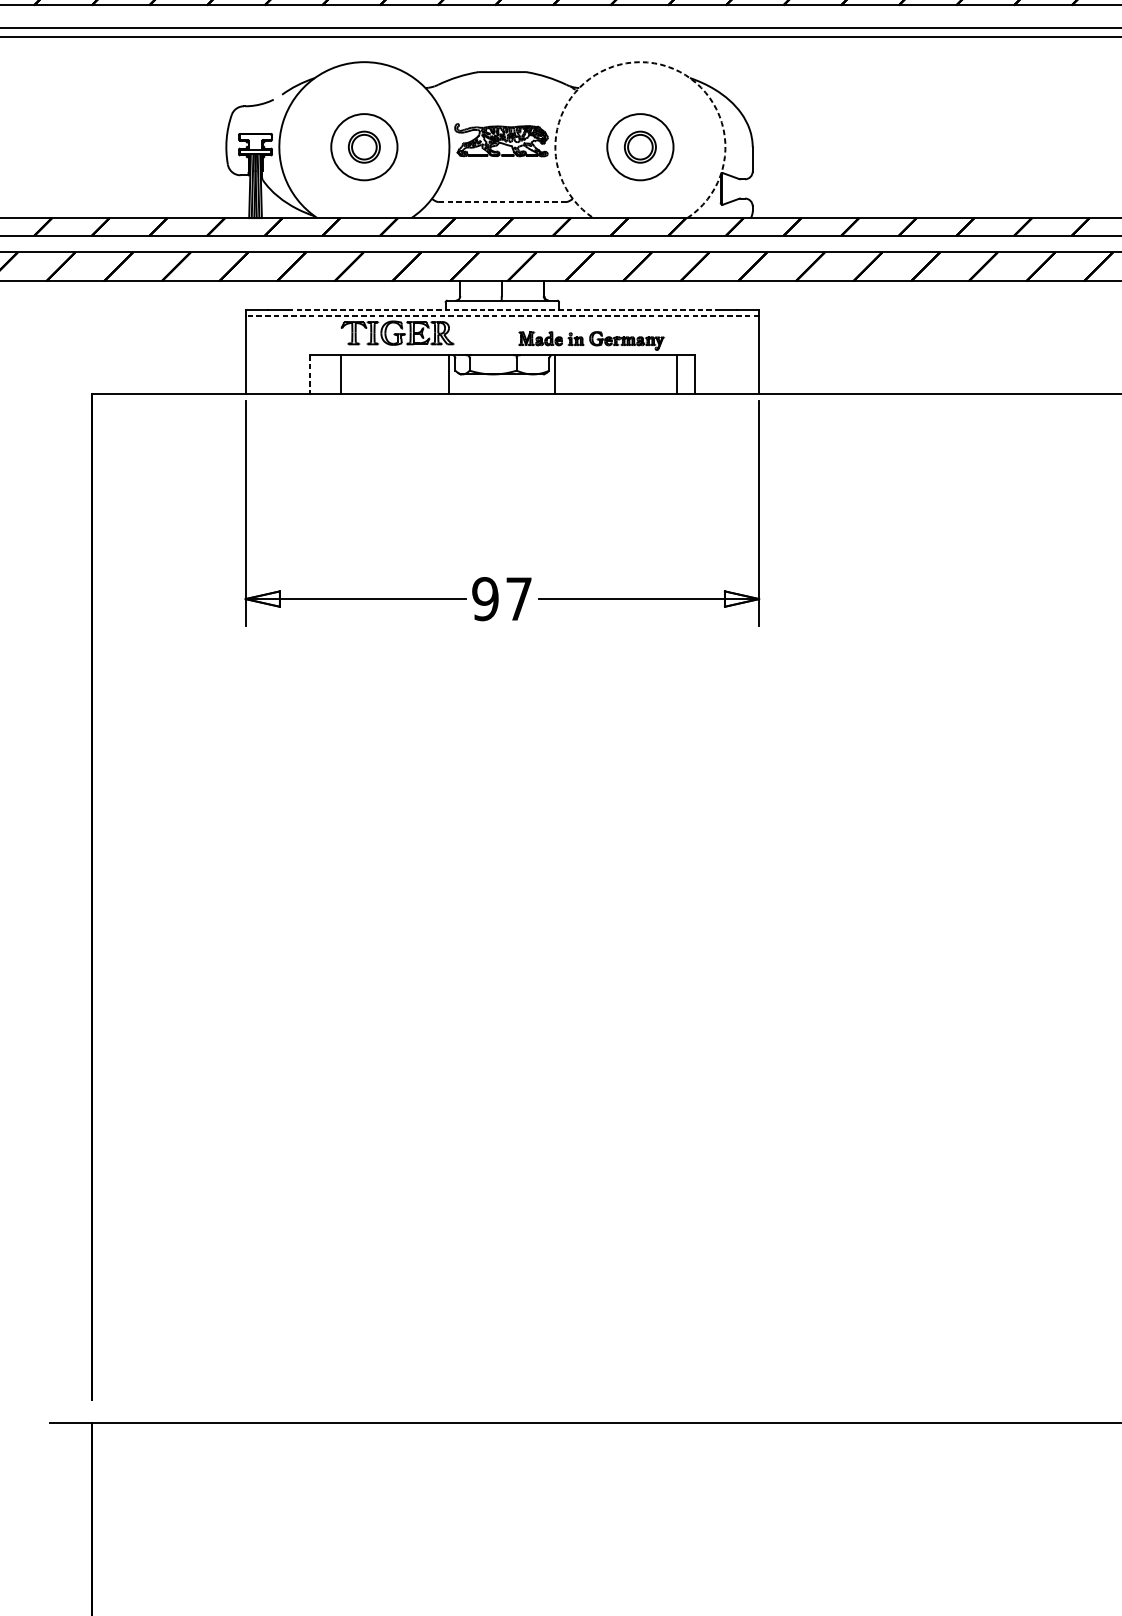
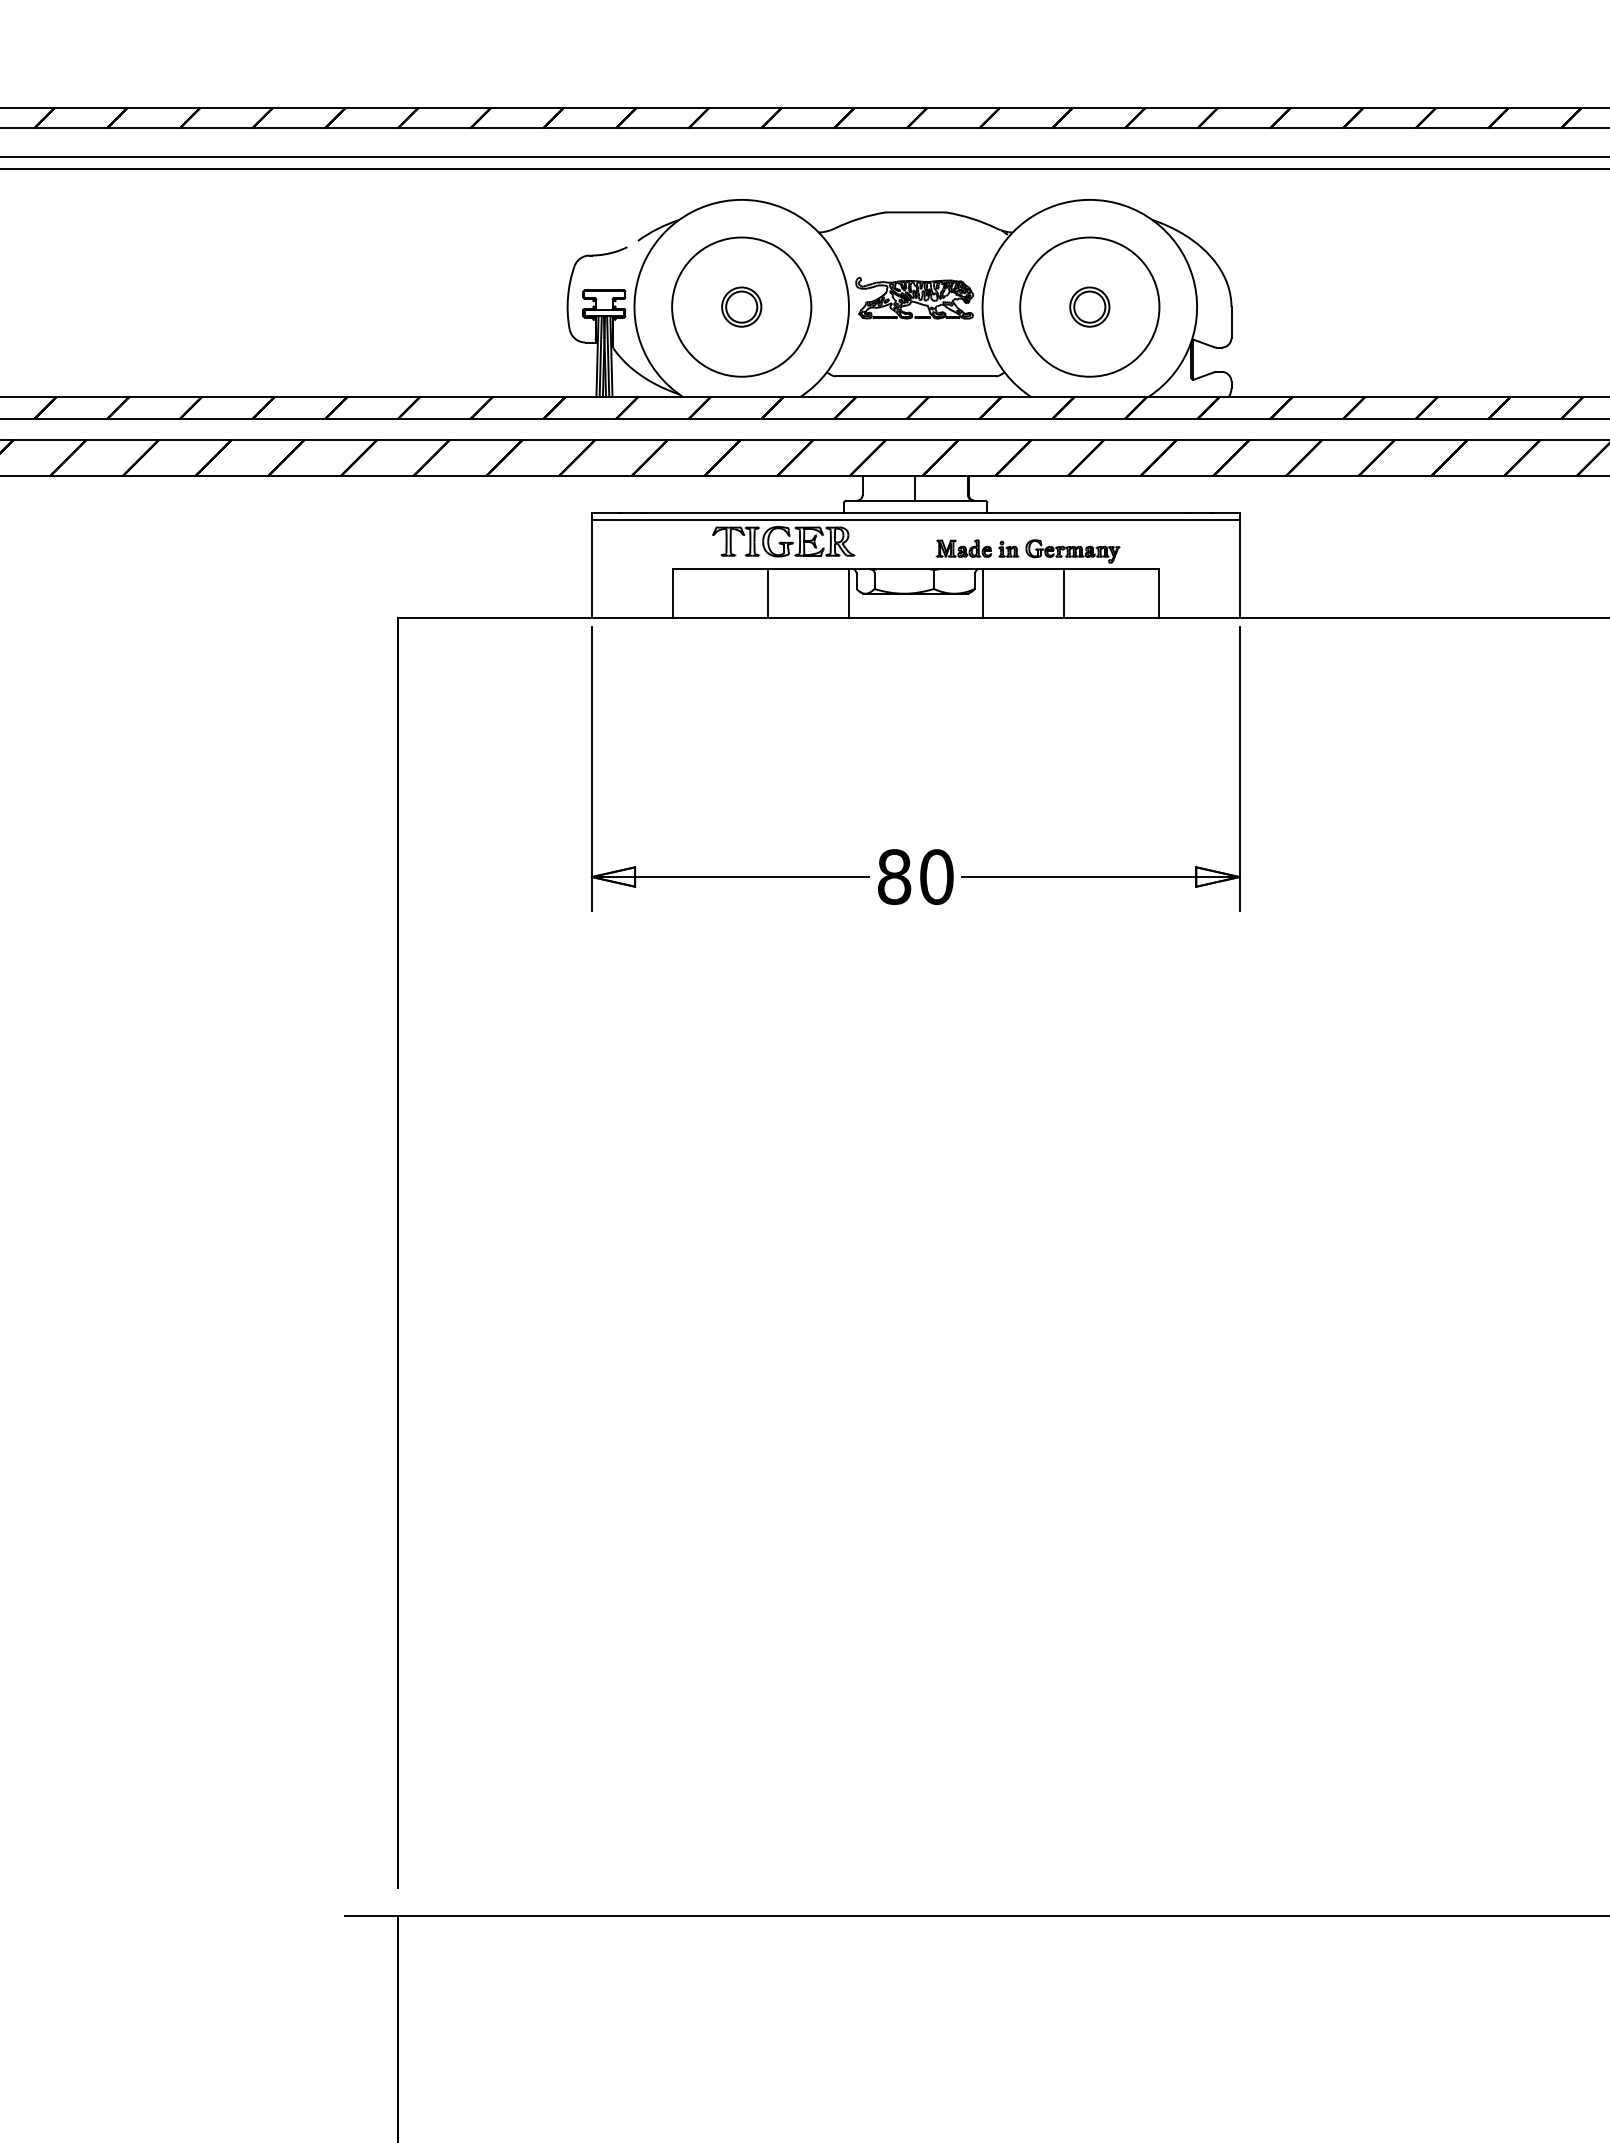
arc: (640, 61) -> (1089, 199), dashed -> solid
circle: (364, 146) -> (741, 306), size x1.67
circle: (640, 146) -> (1089, 306), size x1.67
line: (502, 202) -> (916, 376), dashed -> solid
line: (502, 310) -> (915, 512), dashed -> solid
line: (502, 315) -> (915, 519), dashed -> solid
line: (341, 374) -> (768, 593), moved
line: (676, 374) -> (1063, 593), moved
line: (309, 375) -> (672, 594), dashed -> solid
text: (502, 598) -> (915, 876), 97 -> 80

